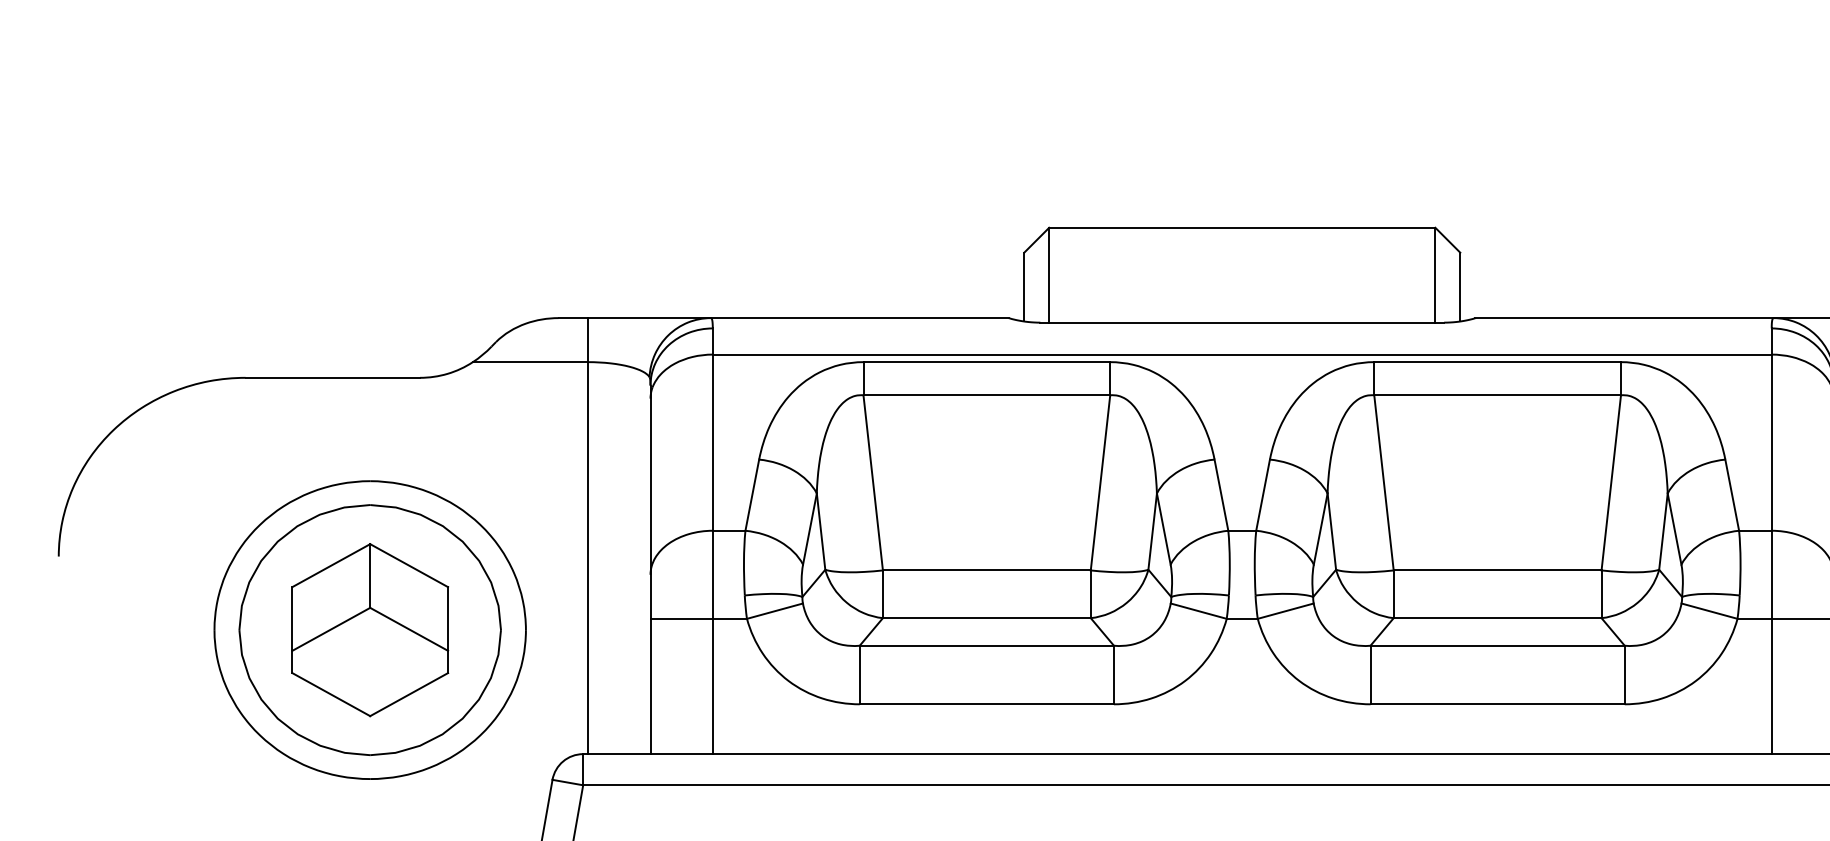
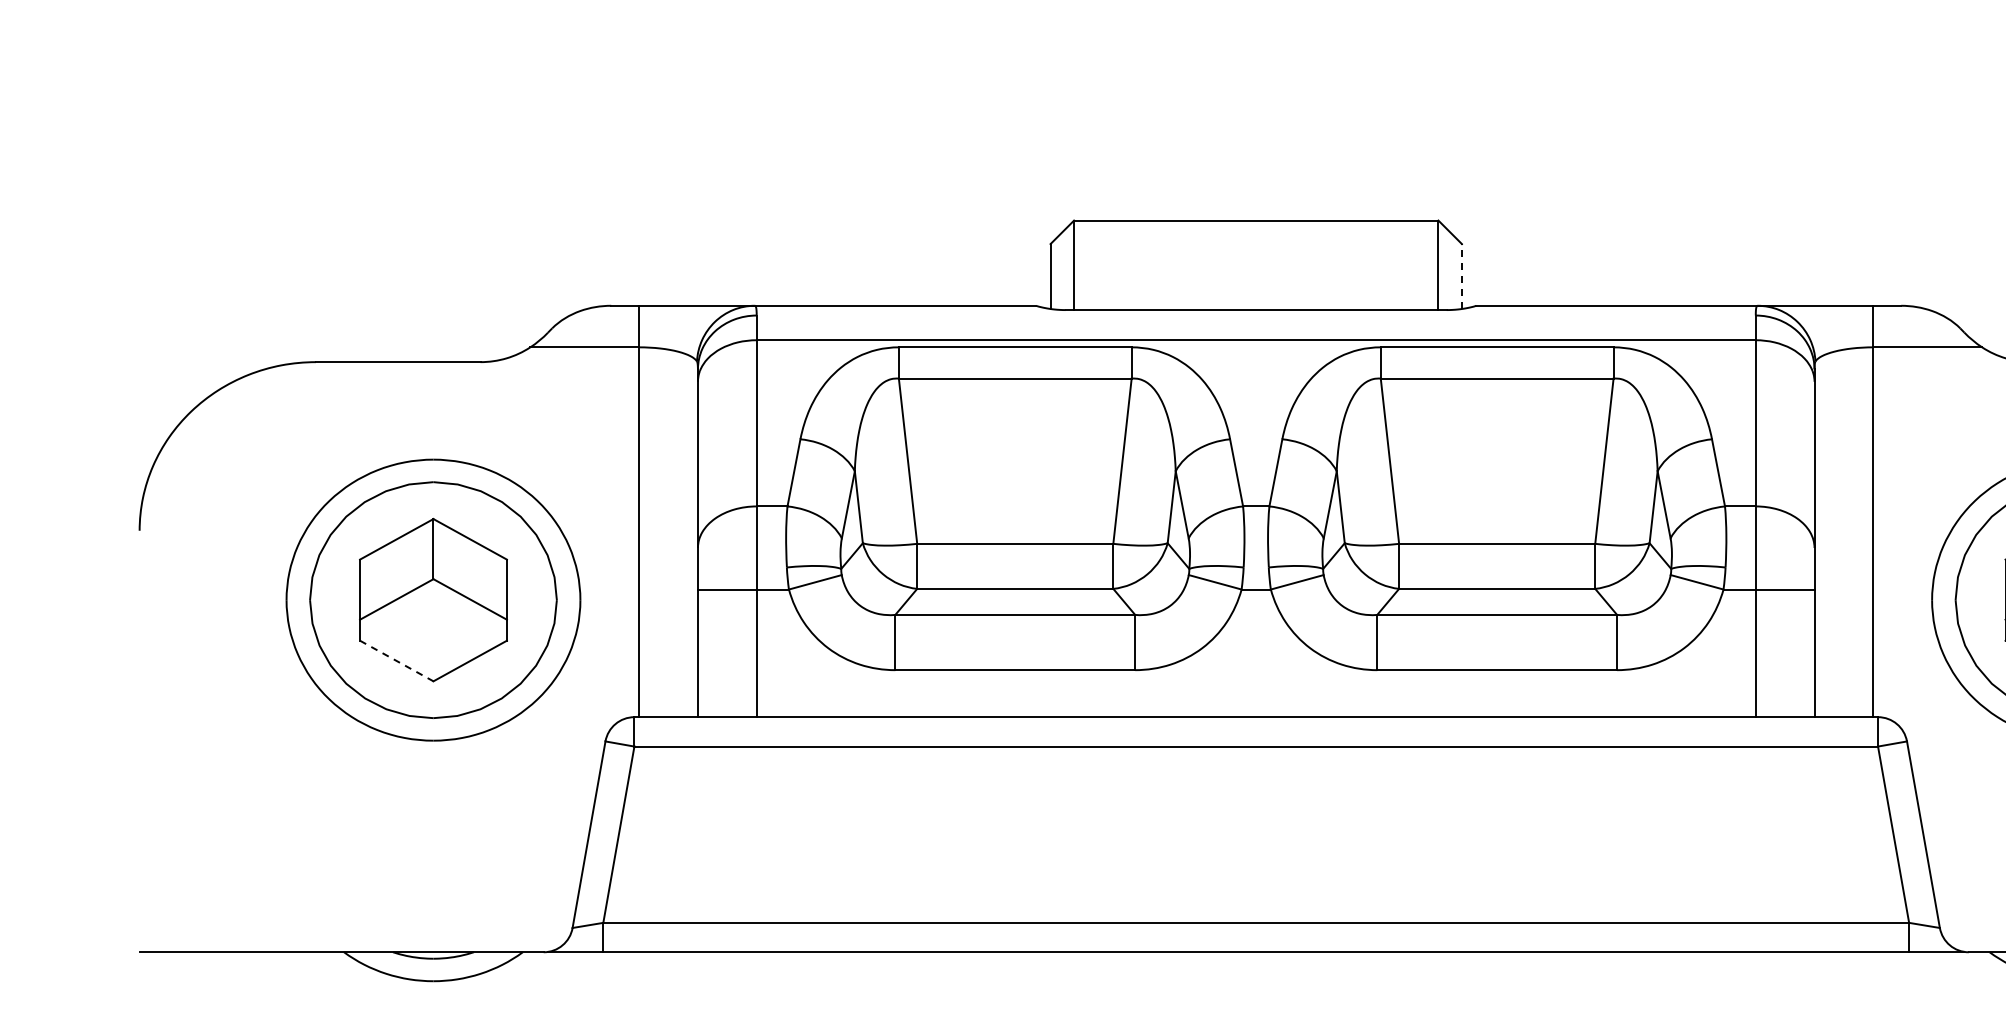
line: (1459, 287) -> (1461, 276), solid -> dashed
line: (331, 695) -> (396, 661), solid -> dashed

